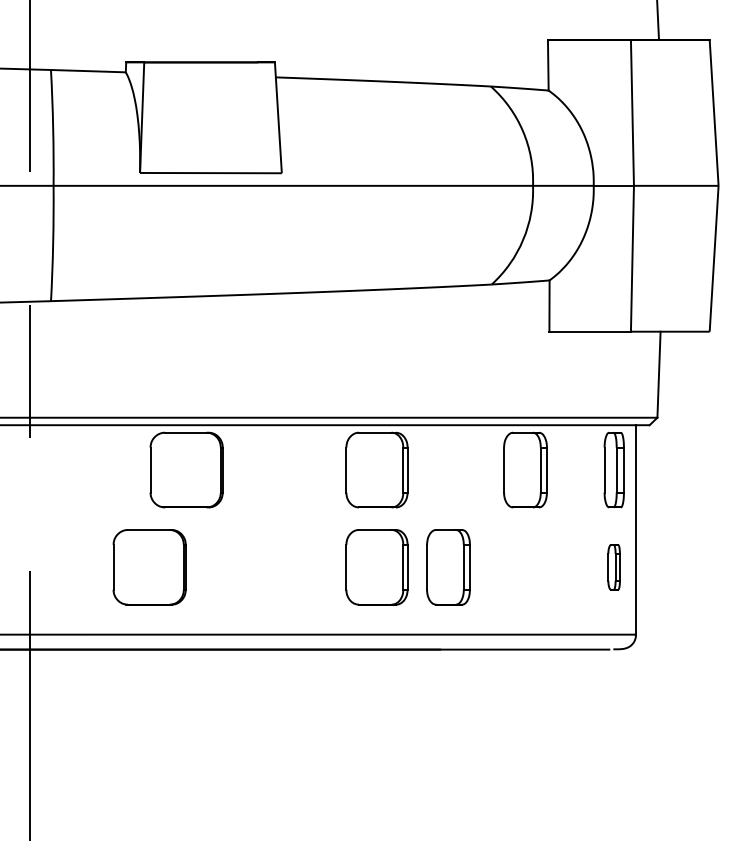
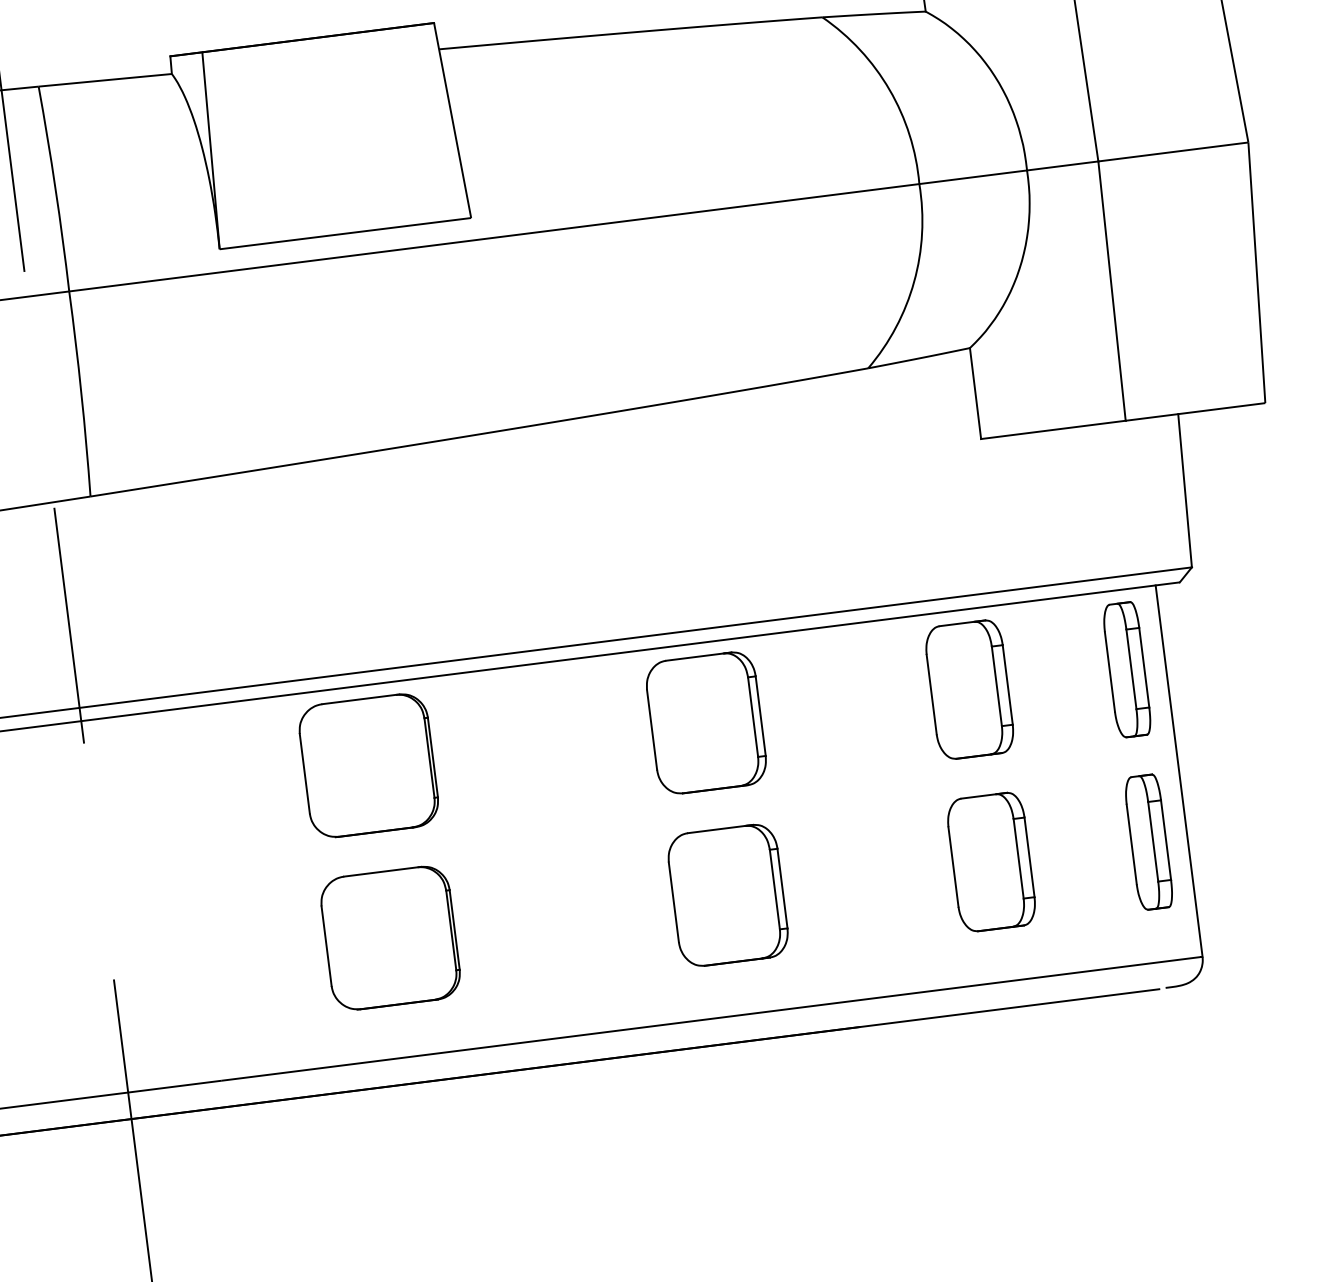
part: (149, 567) -> (390, 938), moved
part: (448, 567) -> (991, 862), moved
part: (613, 567) -> (1147, 842), size x1.67

